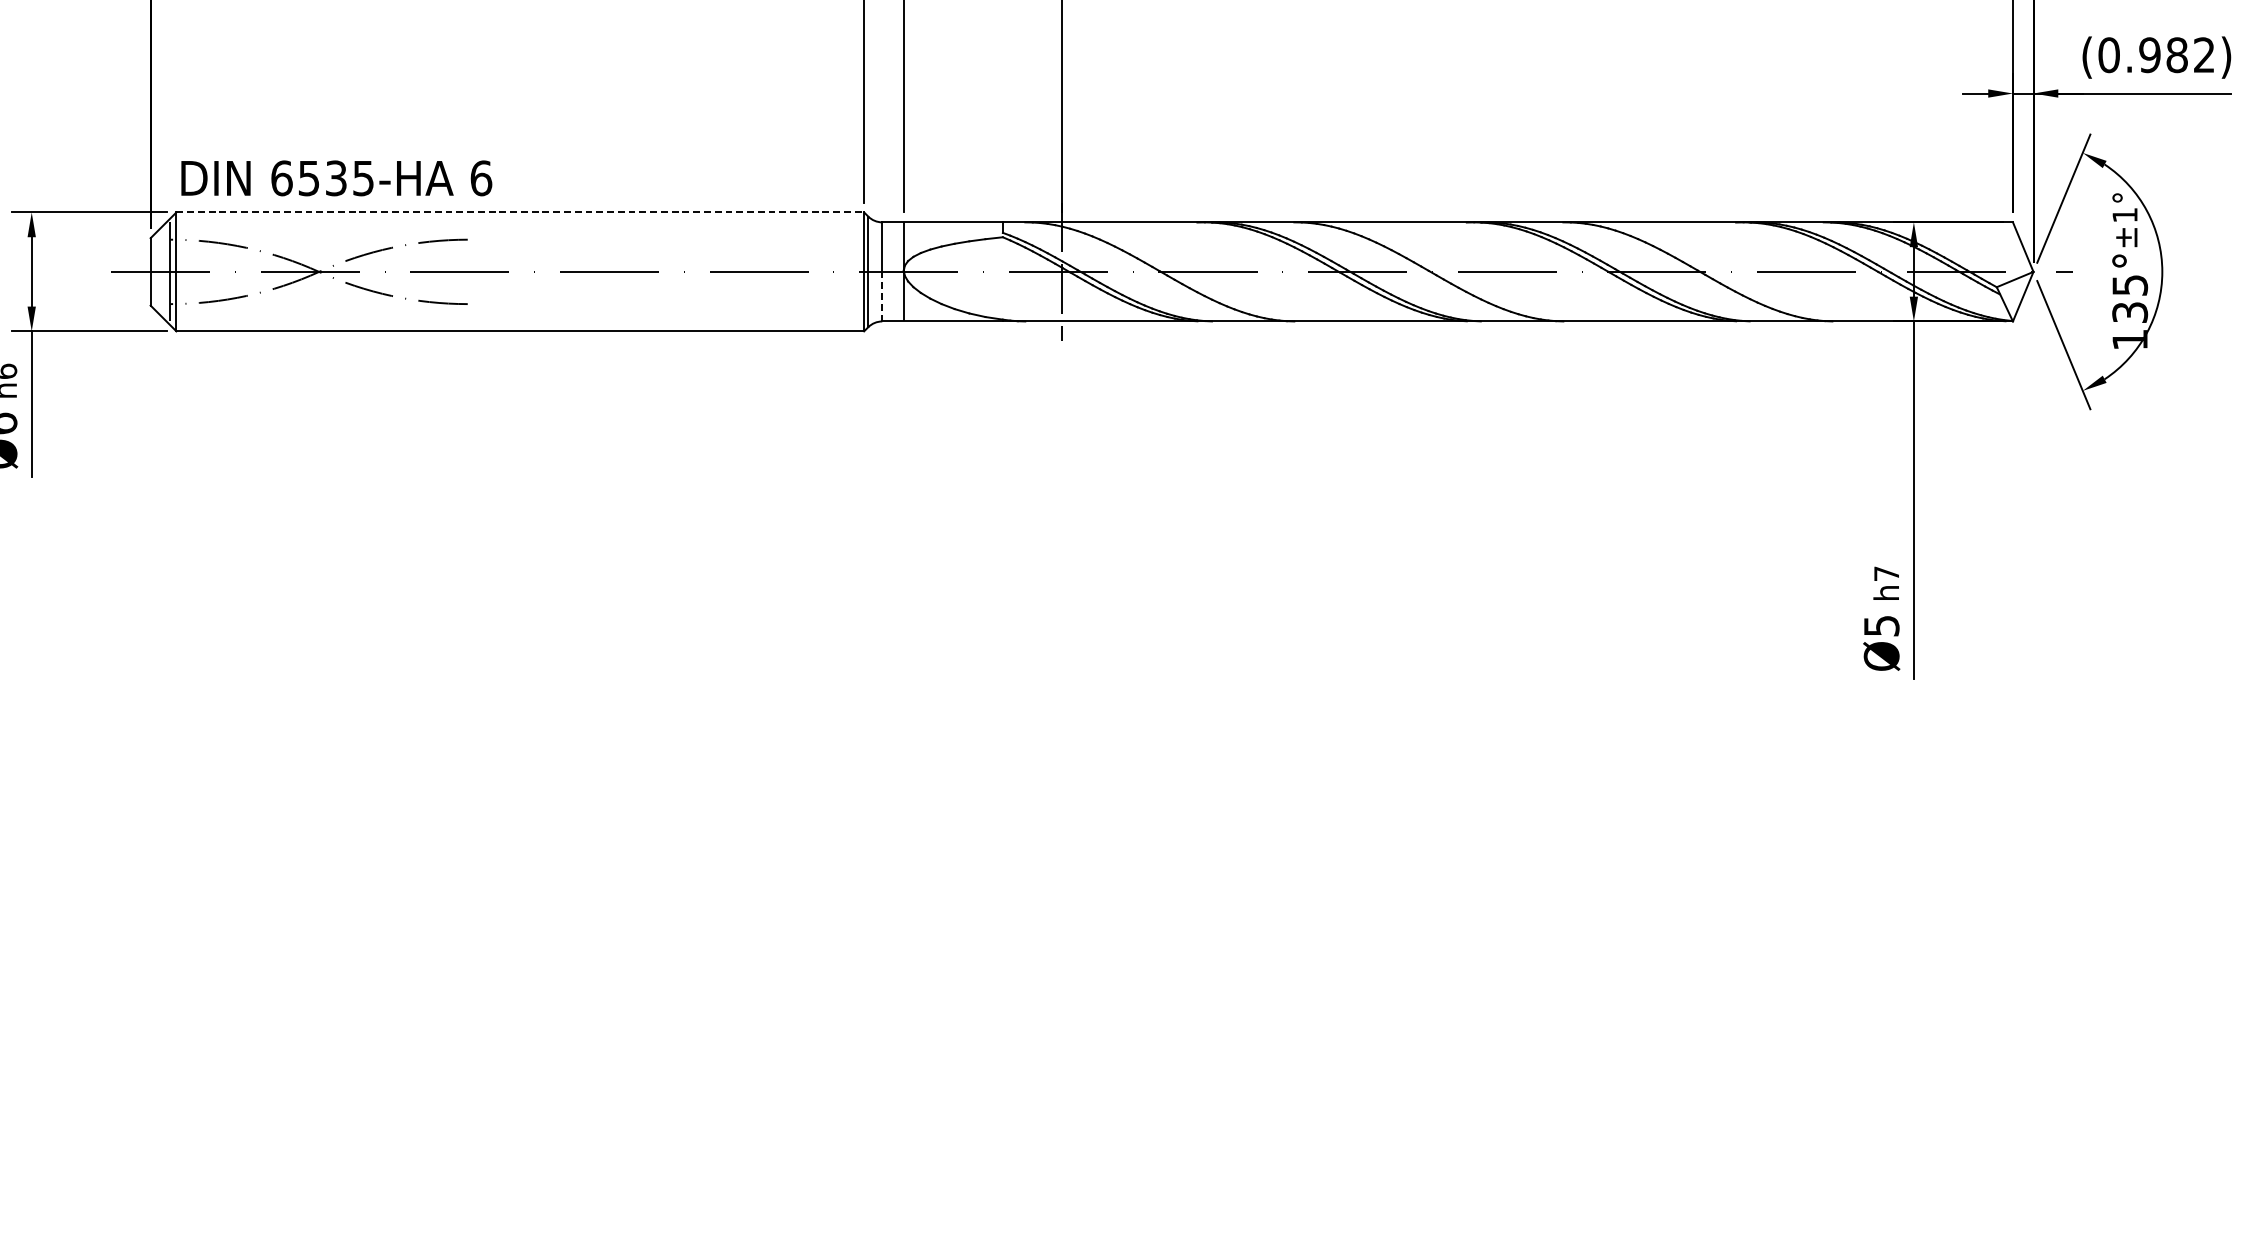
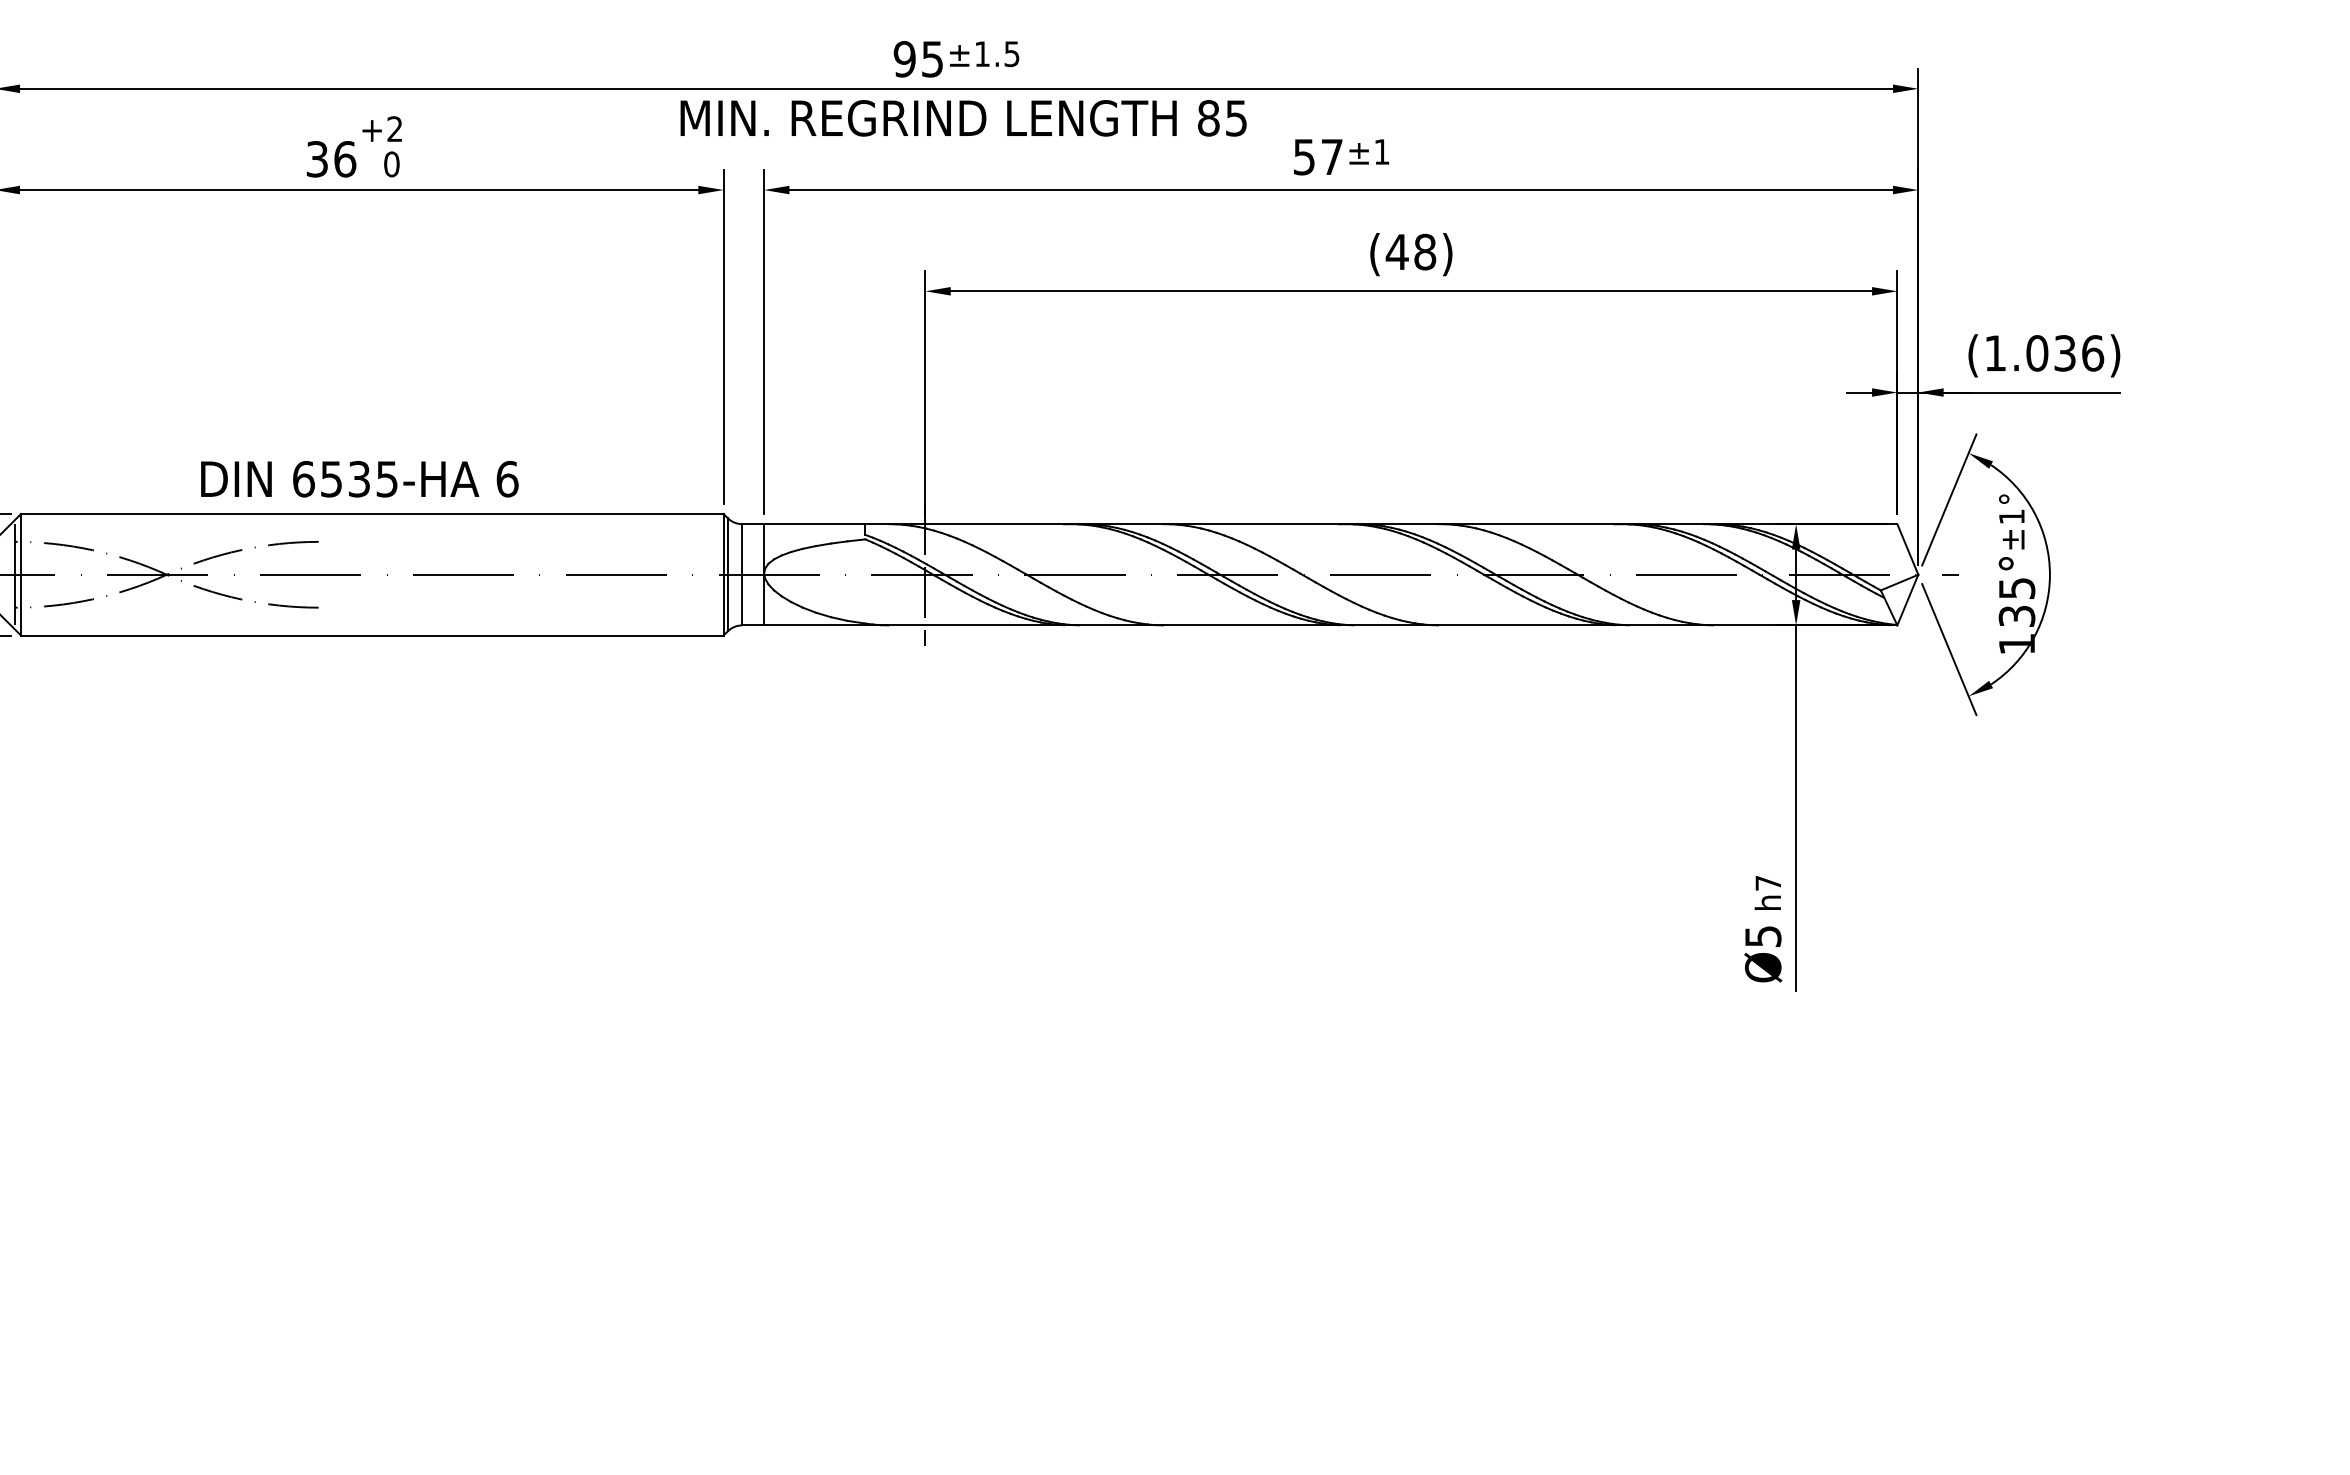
text: (2157, 55) -> (2044, 353), (0.982) -> (1.036)
text: (336, 178) -> (359, 479), moved
line: (520, 212) -> (372, 514), dashed -> solid
line: (882, 296) -> (742, 599), dashed -> solid

